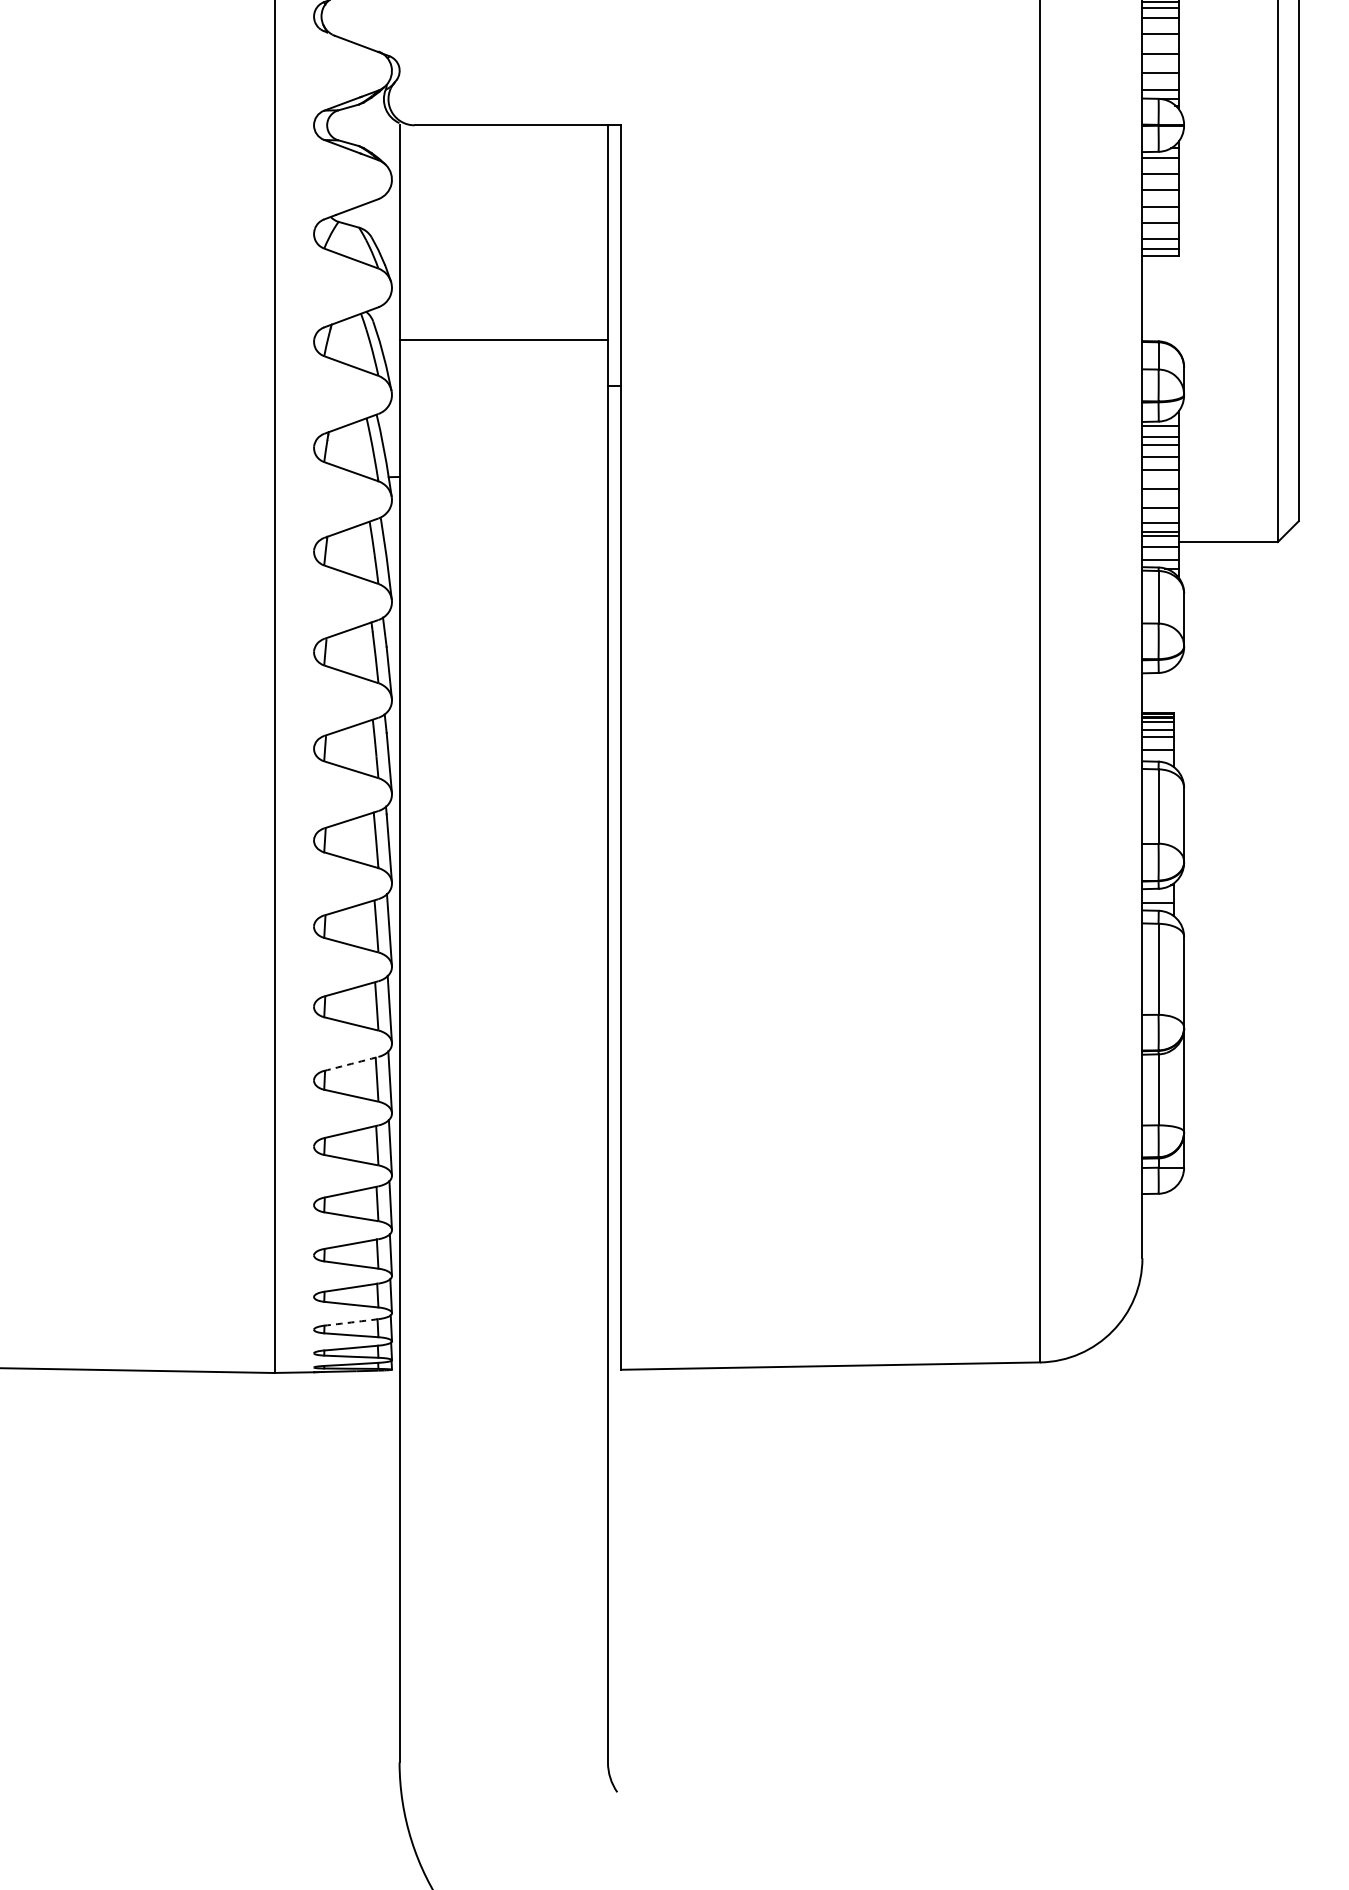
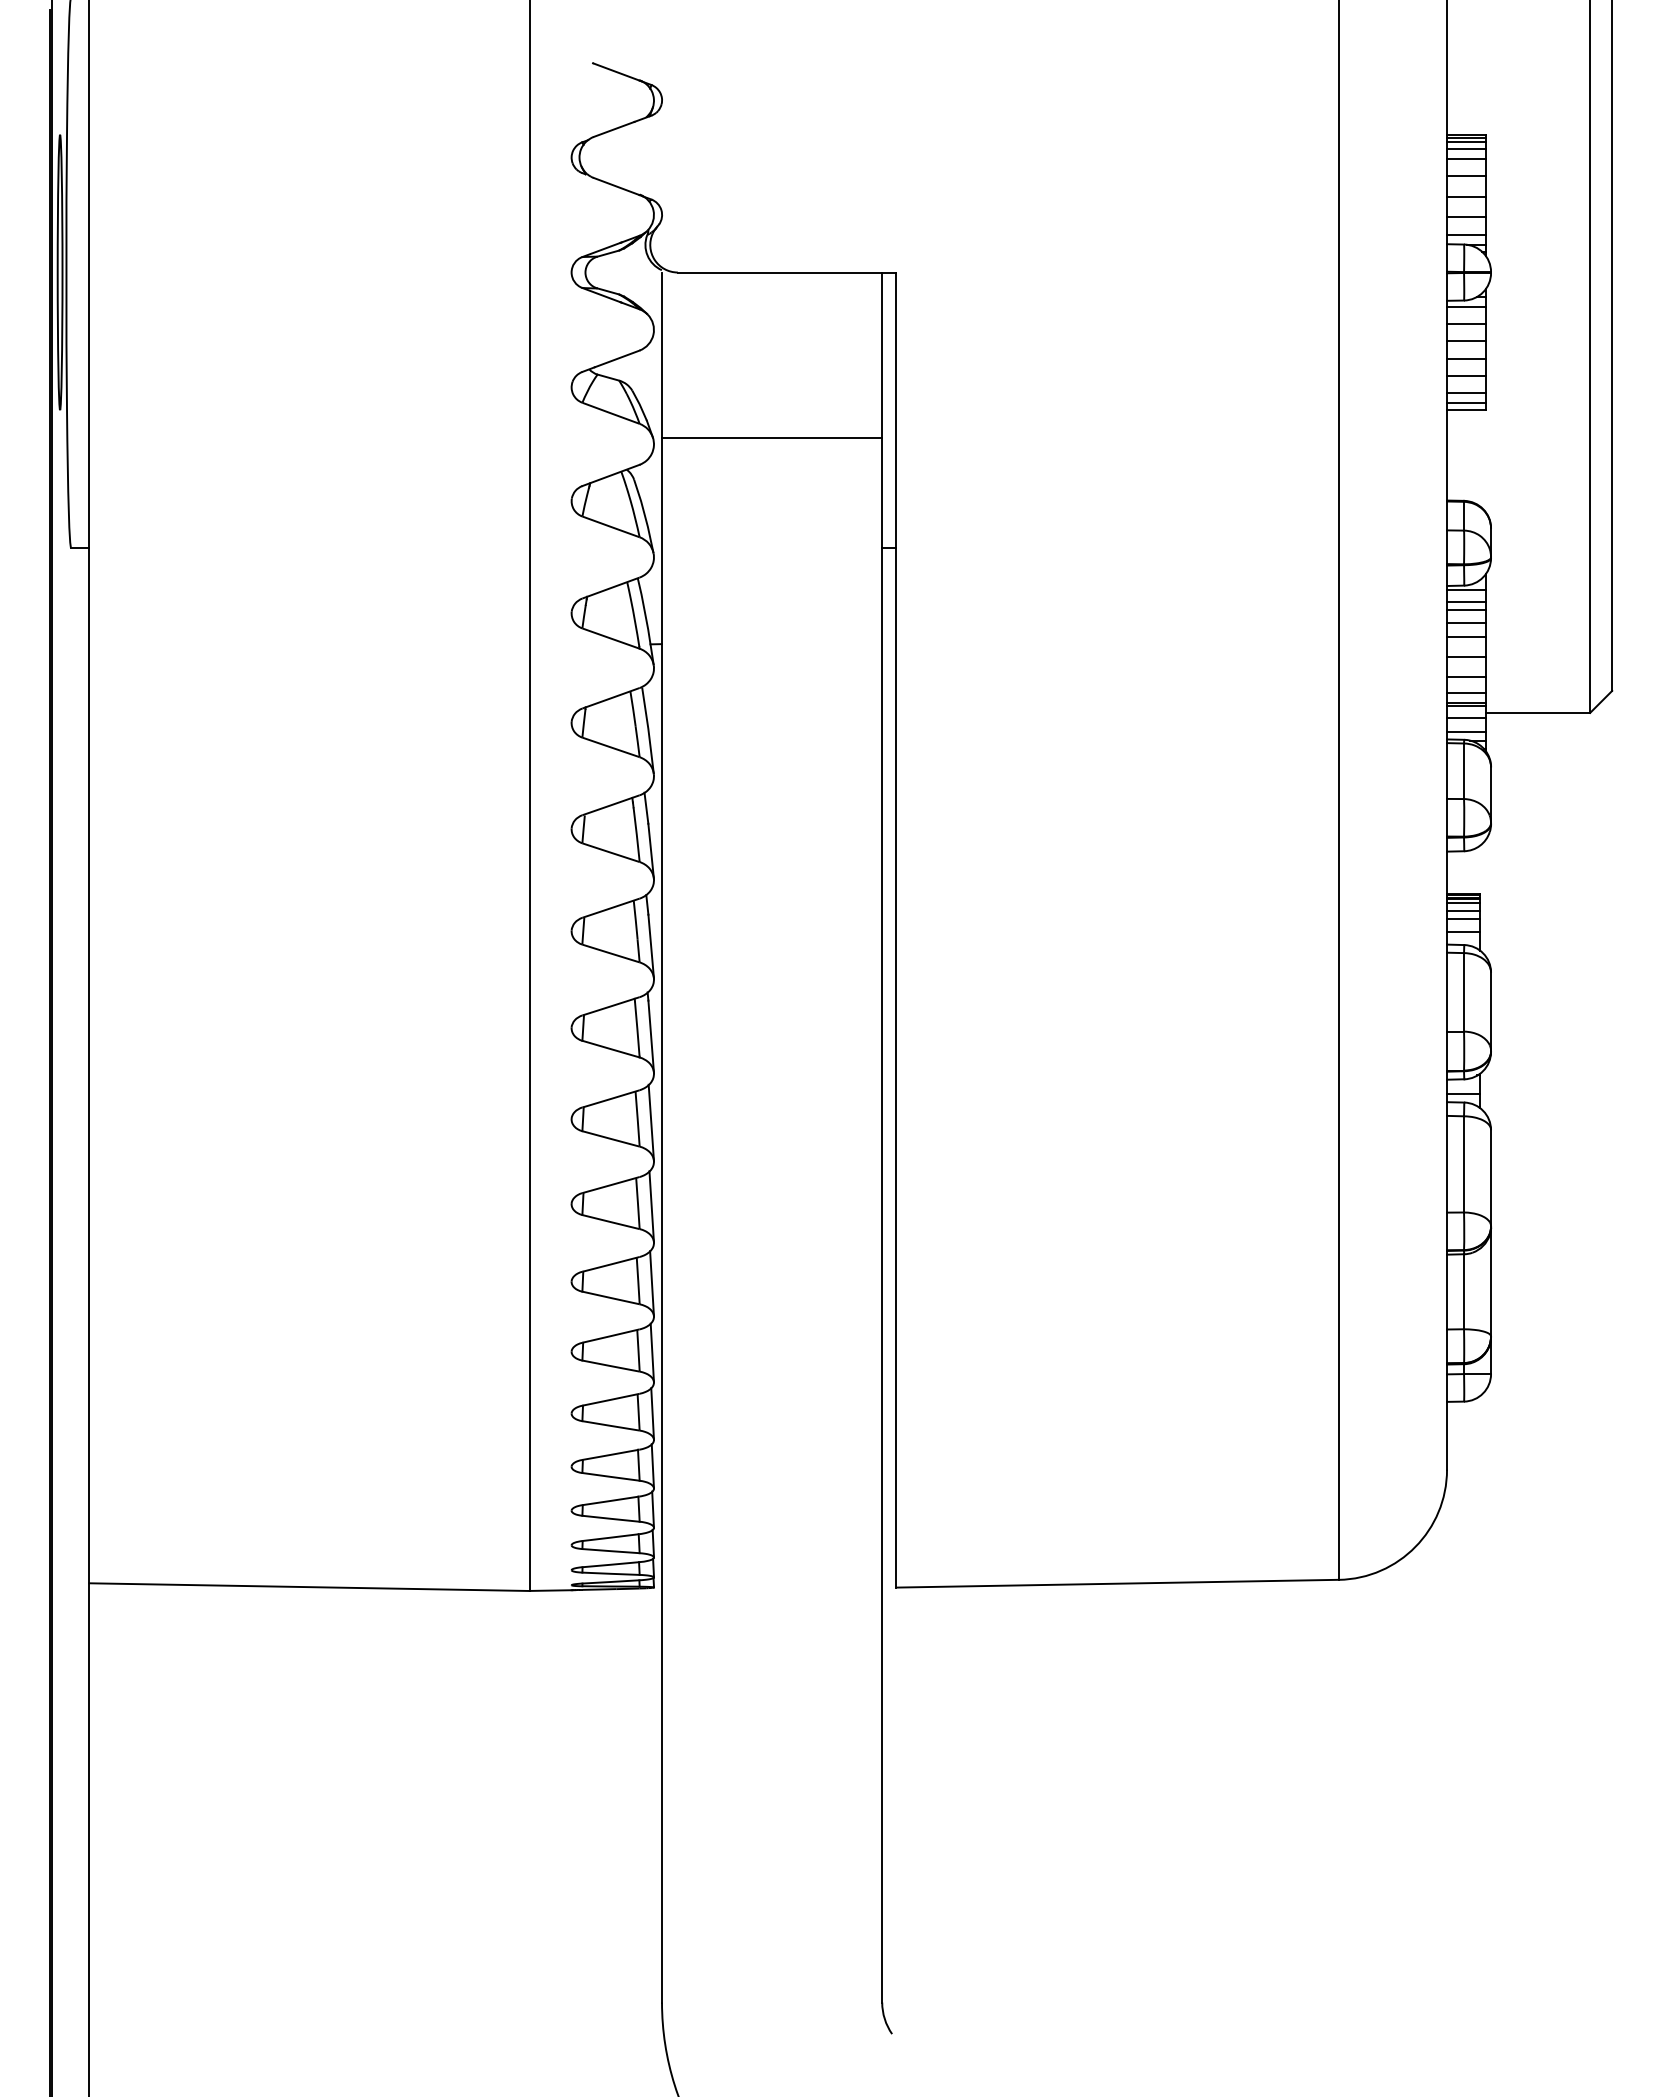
line: (504, 340) -> (772, 437), moved
arc: (351, 1064) -> (611, 1264), dashed -> solid
arc: (351, 1322) -> (611, 1537), dashed -> solid

